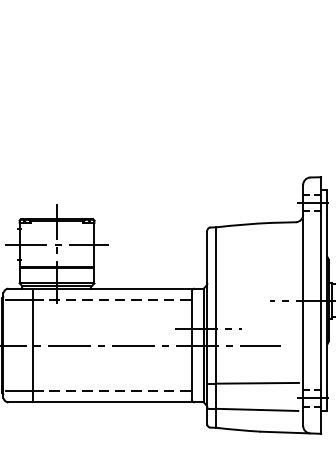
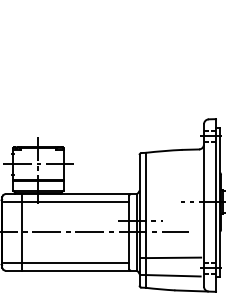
line: (113, 299) -> (76, 201), dashed -> solid
line: (113, 390) -> (76, 262), dashed -> solid

